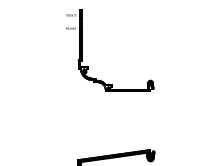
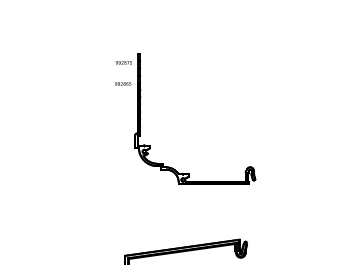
part: (88, 66) -> (151, 144), moved

